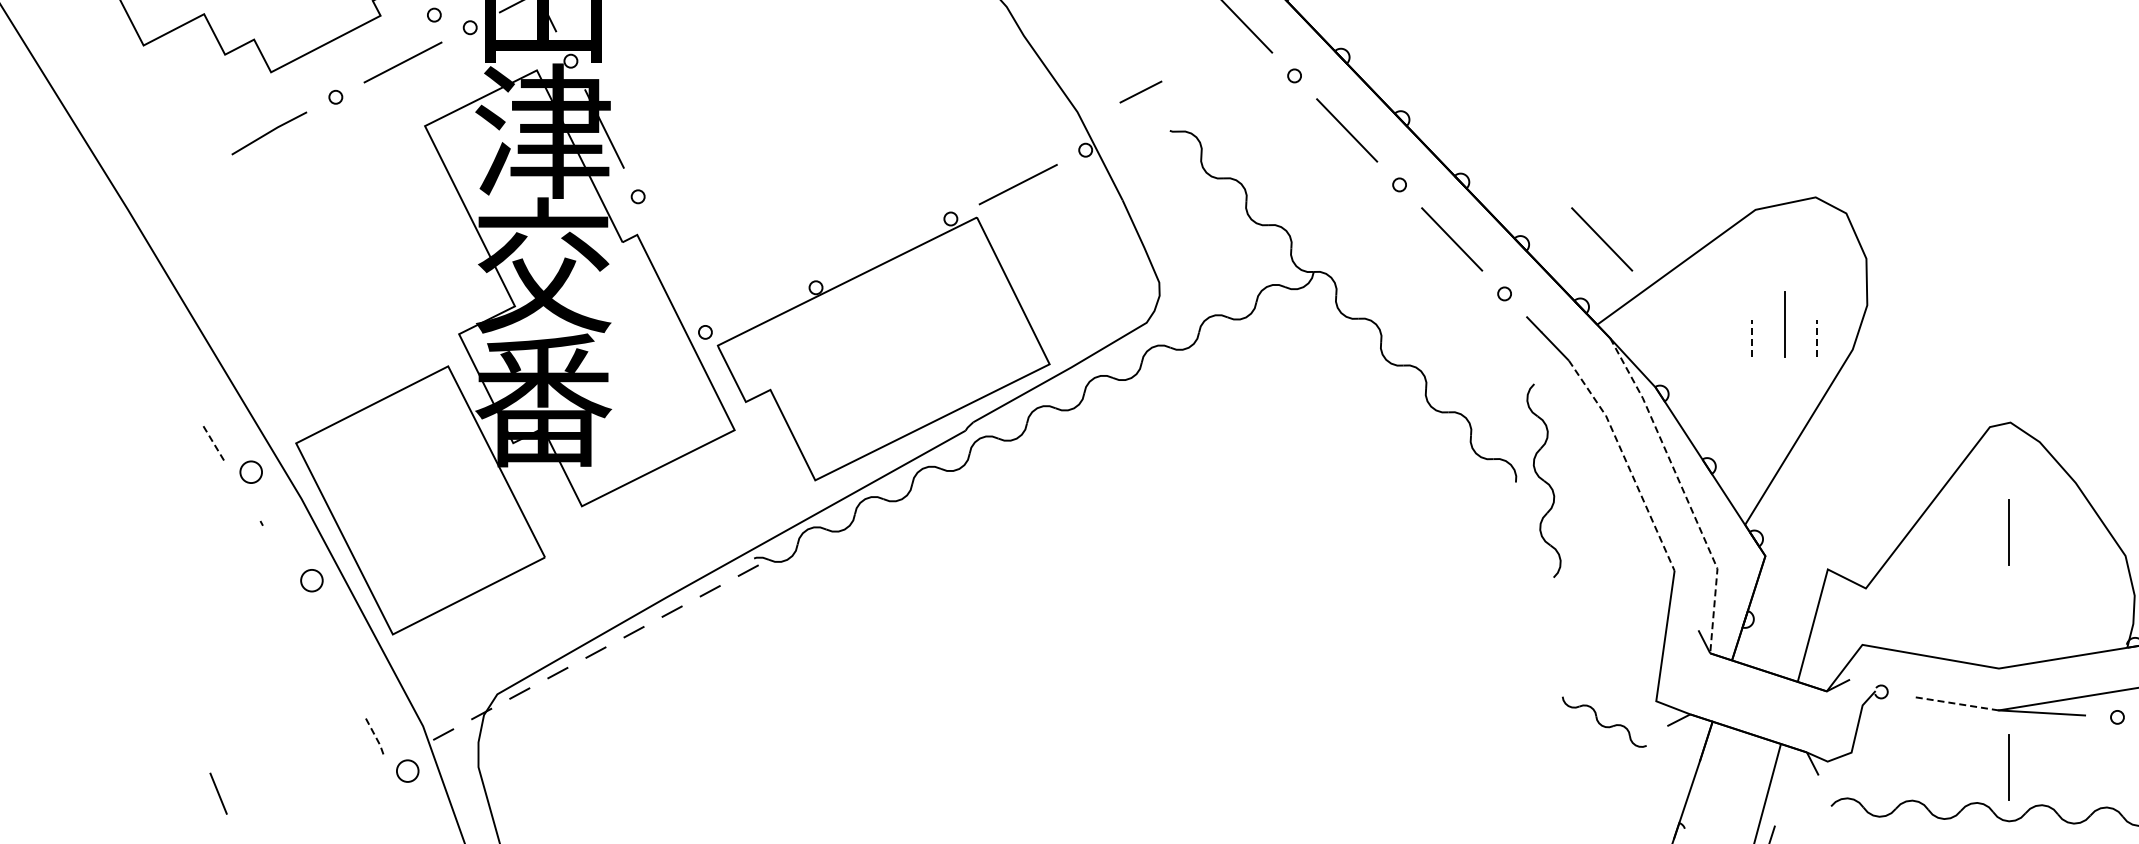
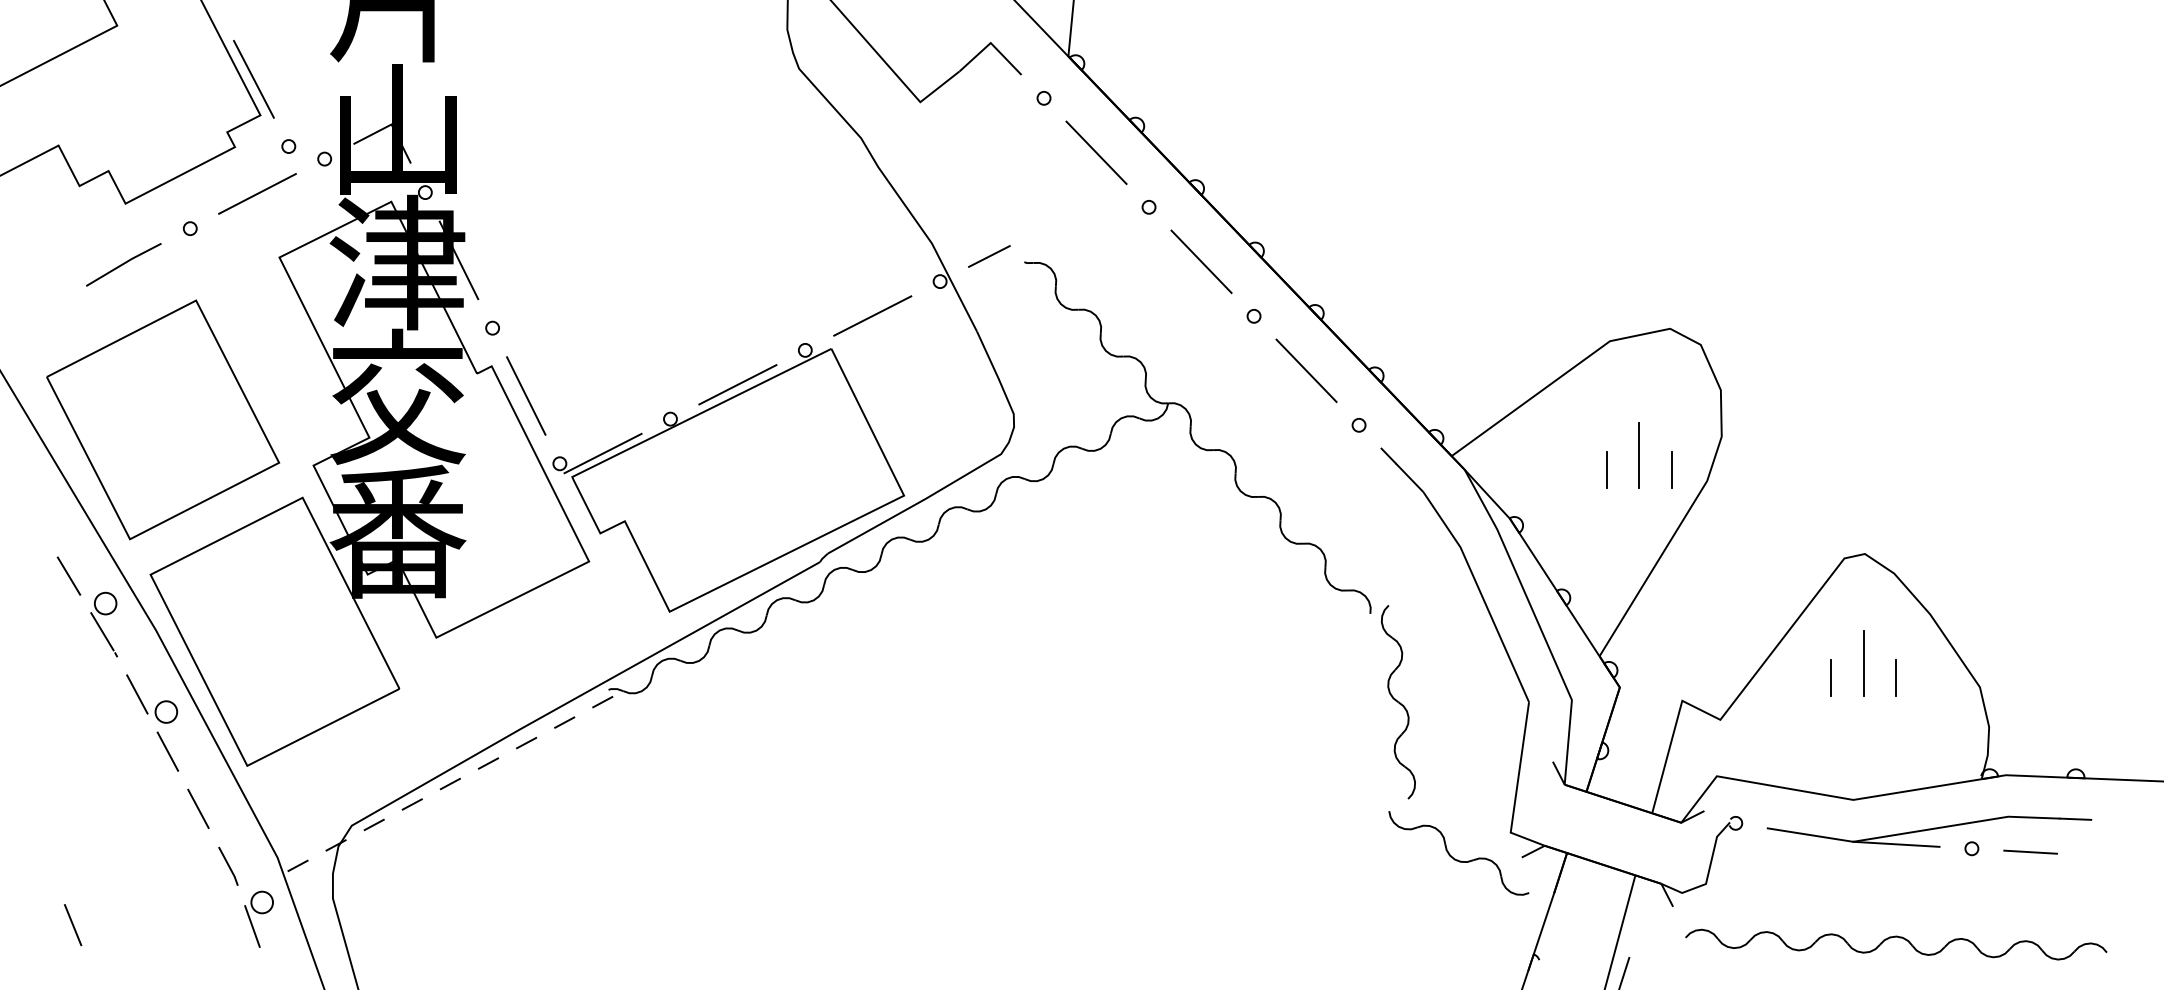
line: (1141, 92) -> (989, 256), moved
line: (1602, 239) -> (1456, 370), removed
line: (883, 253) -> (737, 384), added
line: (672, 264) -> (526, 395), added
part: (309, 288) -> (163, 419), added
line: (748, 322) -> (602, 453), added
line: (1752, 338) -> (1606, 469), dashed -> solid
line: (1817, 338) -> (1671, 469), dashed -> solid
line: (215, 445) -> (69, 576), dashed -> solid
line: (1627, 462) -> (1481, 593), dashed -> solid
part: (1544, 481) -> (1398, 702), moved
line: (1683, 491) -> (1537, 622), dashed -> solid
line: (248, 500) -> (102, 631), added
line: (1977, 546) -> (1831, 677), added
line: (2042, 546) -> (1896, 677), added
line: (283, 563) -> (137, 694), added
line: (313, 620) -> (167, 751), added
line: (344, 677) -> (198, 808), added
line: (1956, 704) -> (1810, 835), dashed -> solid
part: (1604, 722) -> (1458, 853), size x1.67
line: (375, 735) -> (229, 866), dashed -> solid
line: (2009, 767) -> (1863, 898), removed
line: (398, 795) -> (252, 926), added

